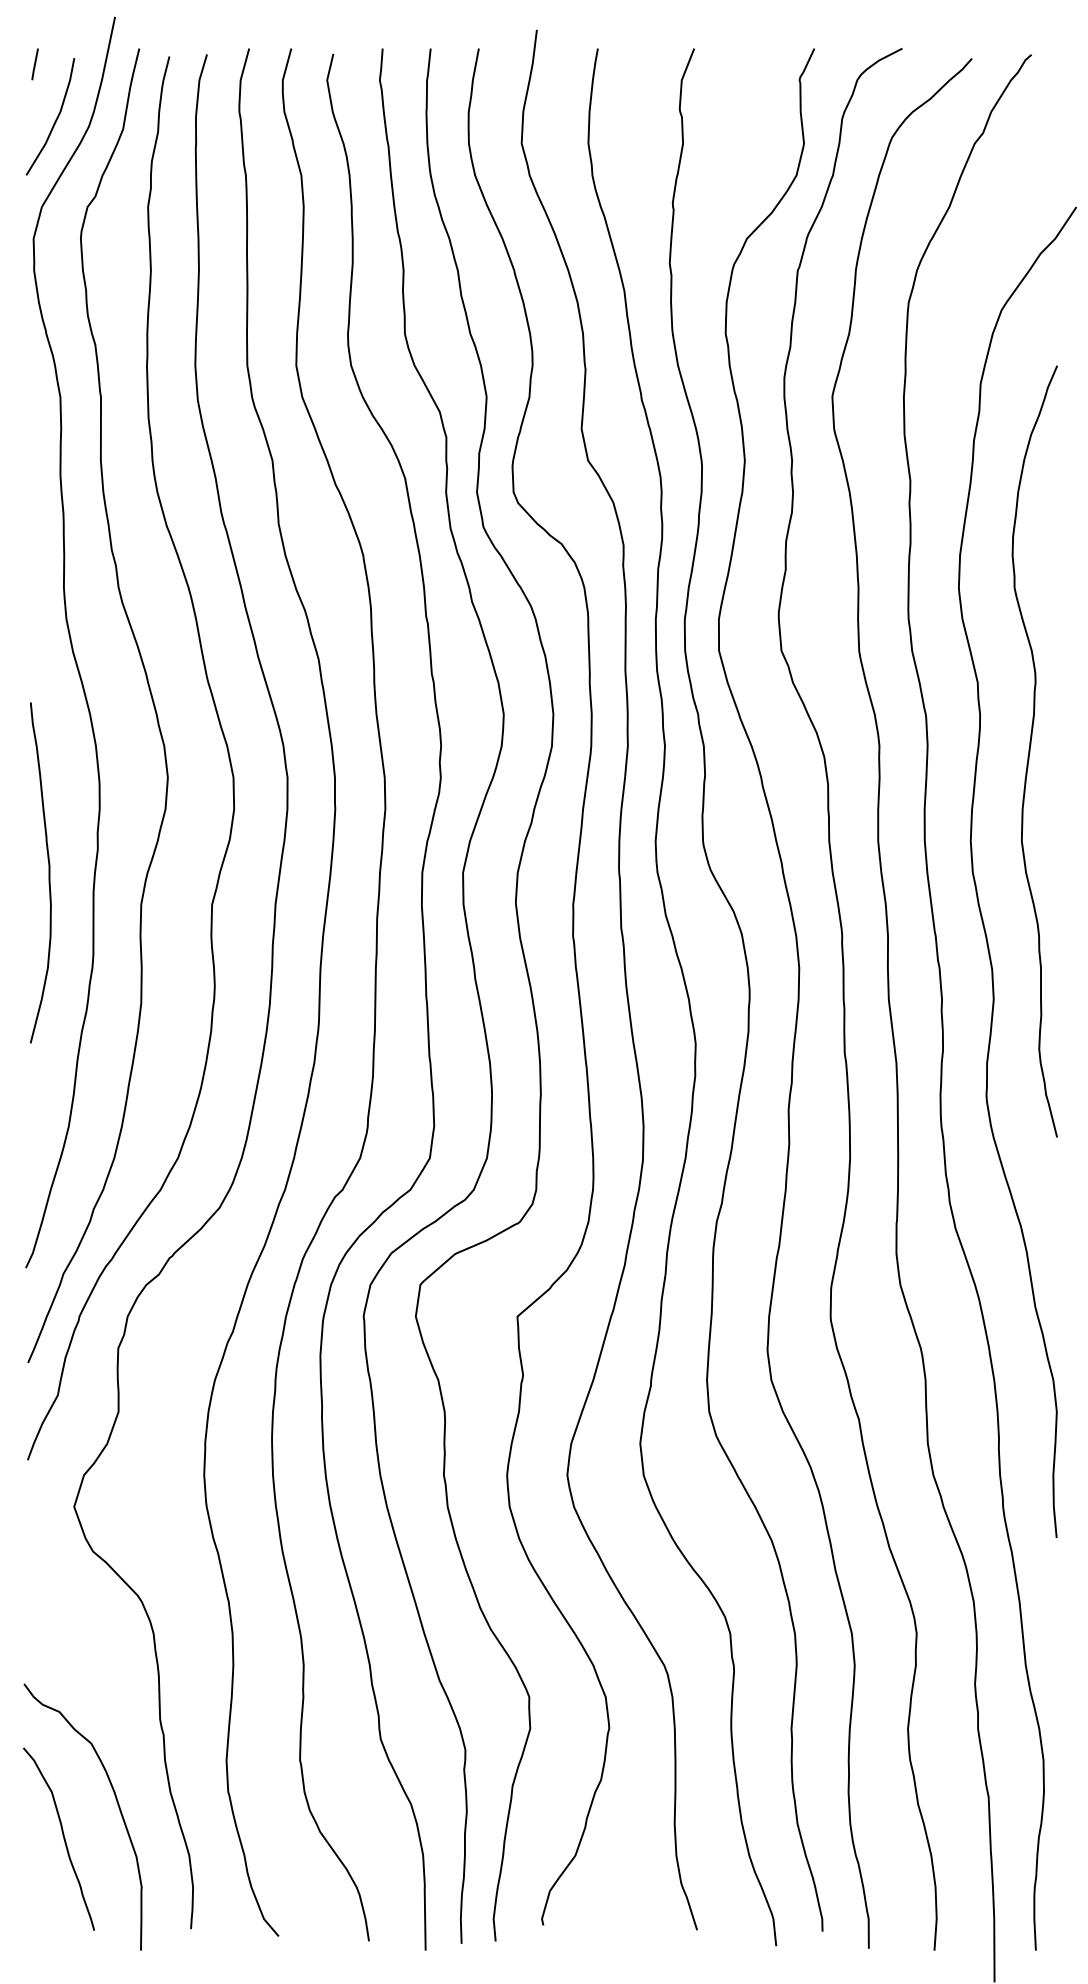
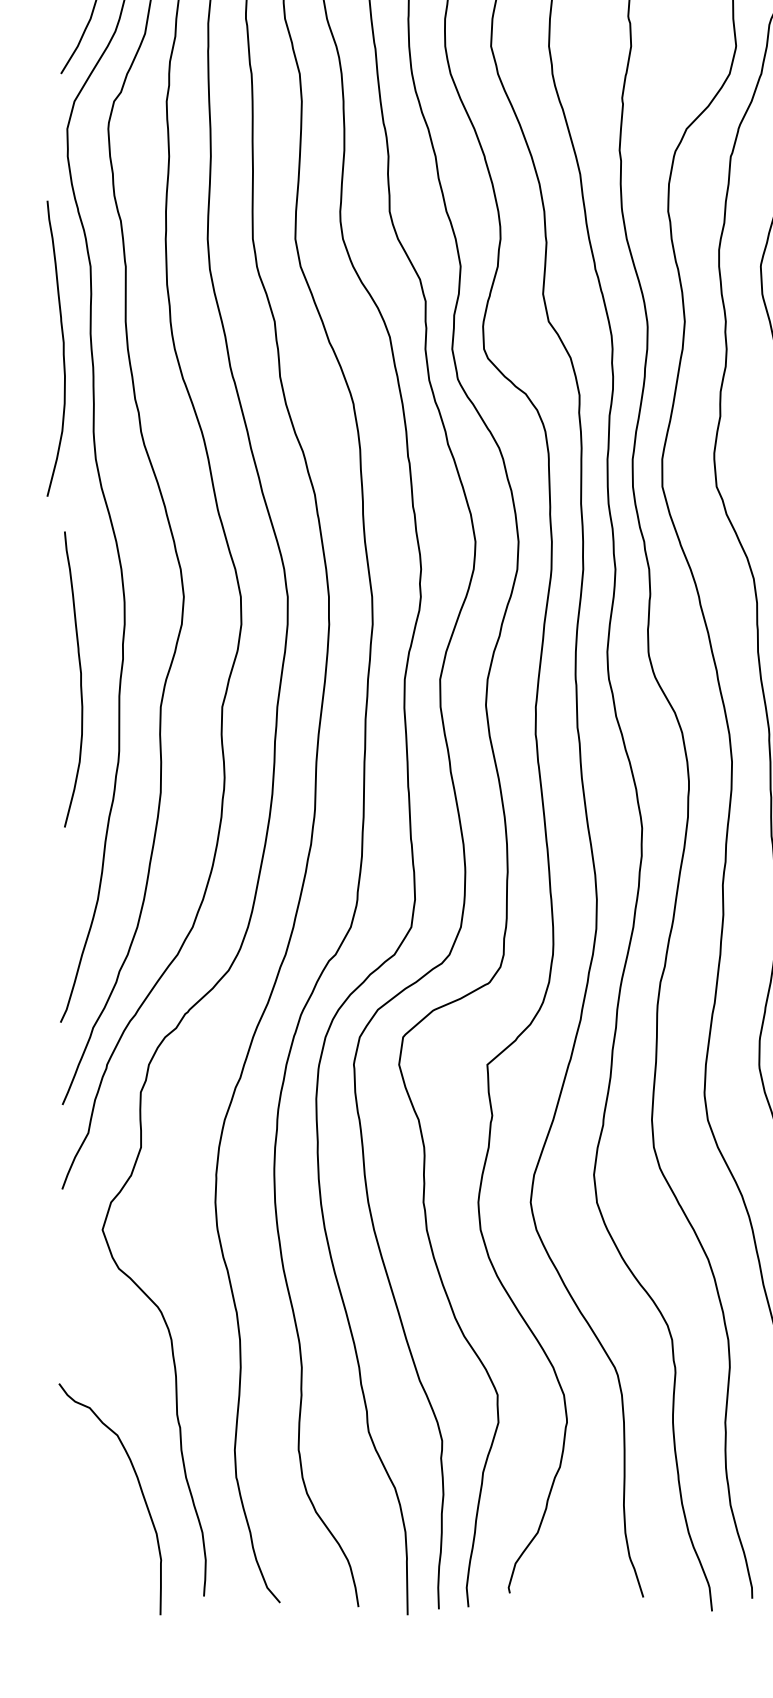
curve: (28, 491) -> (62, 348), added
curve: (62, 1835) -> (92, 1515), removed

